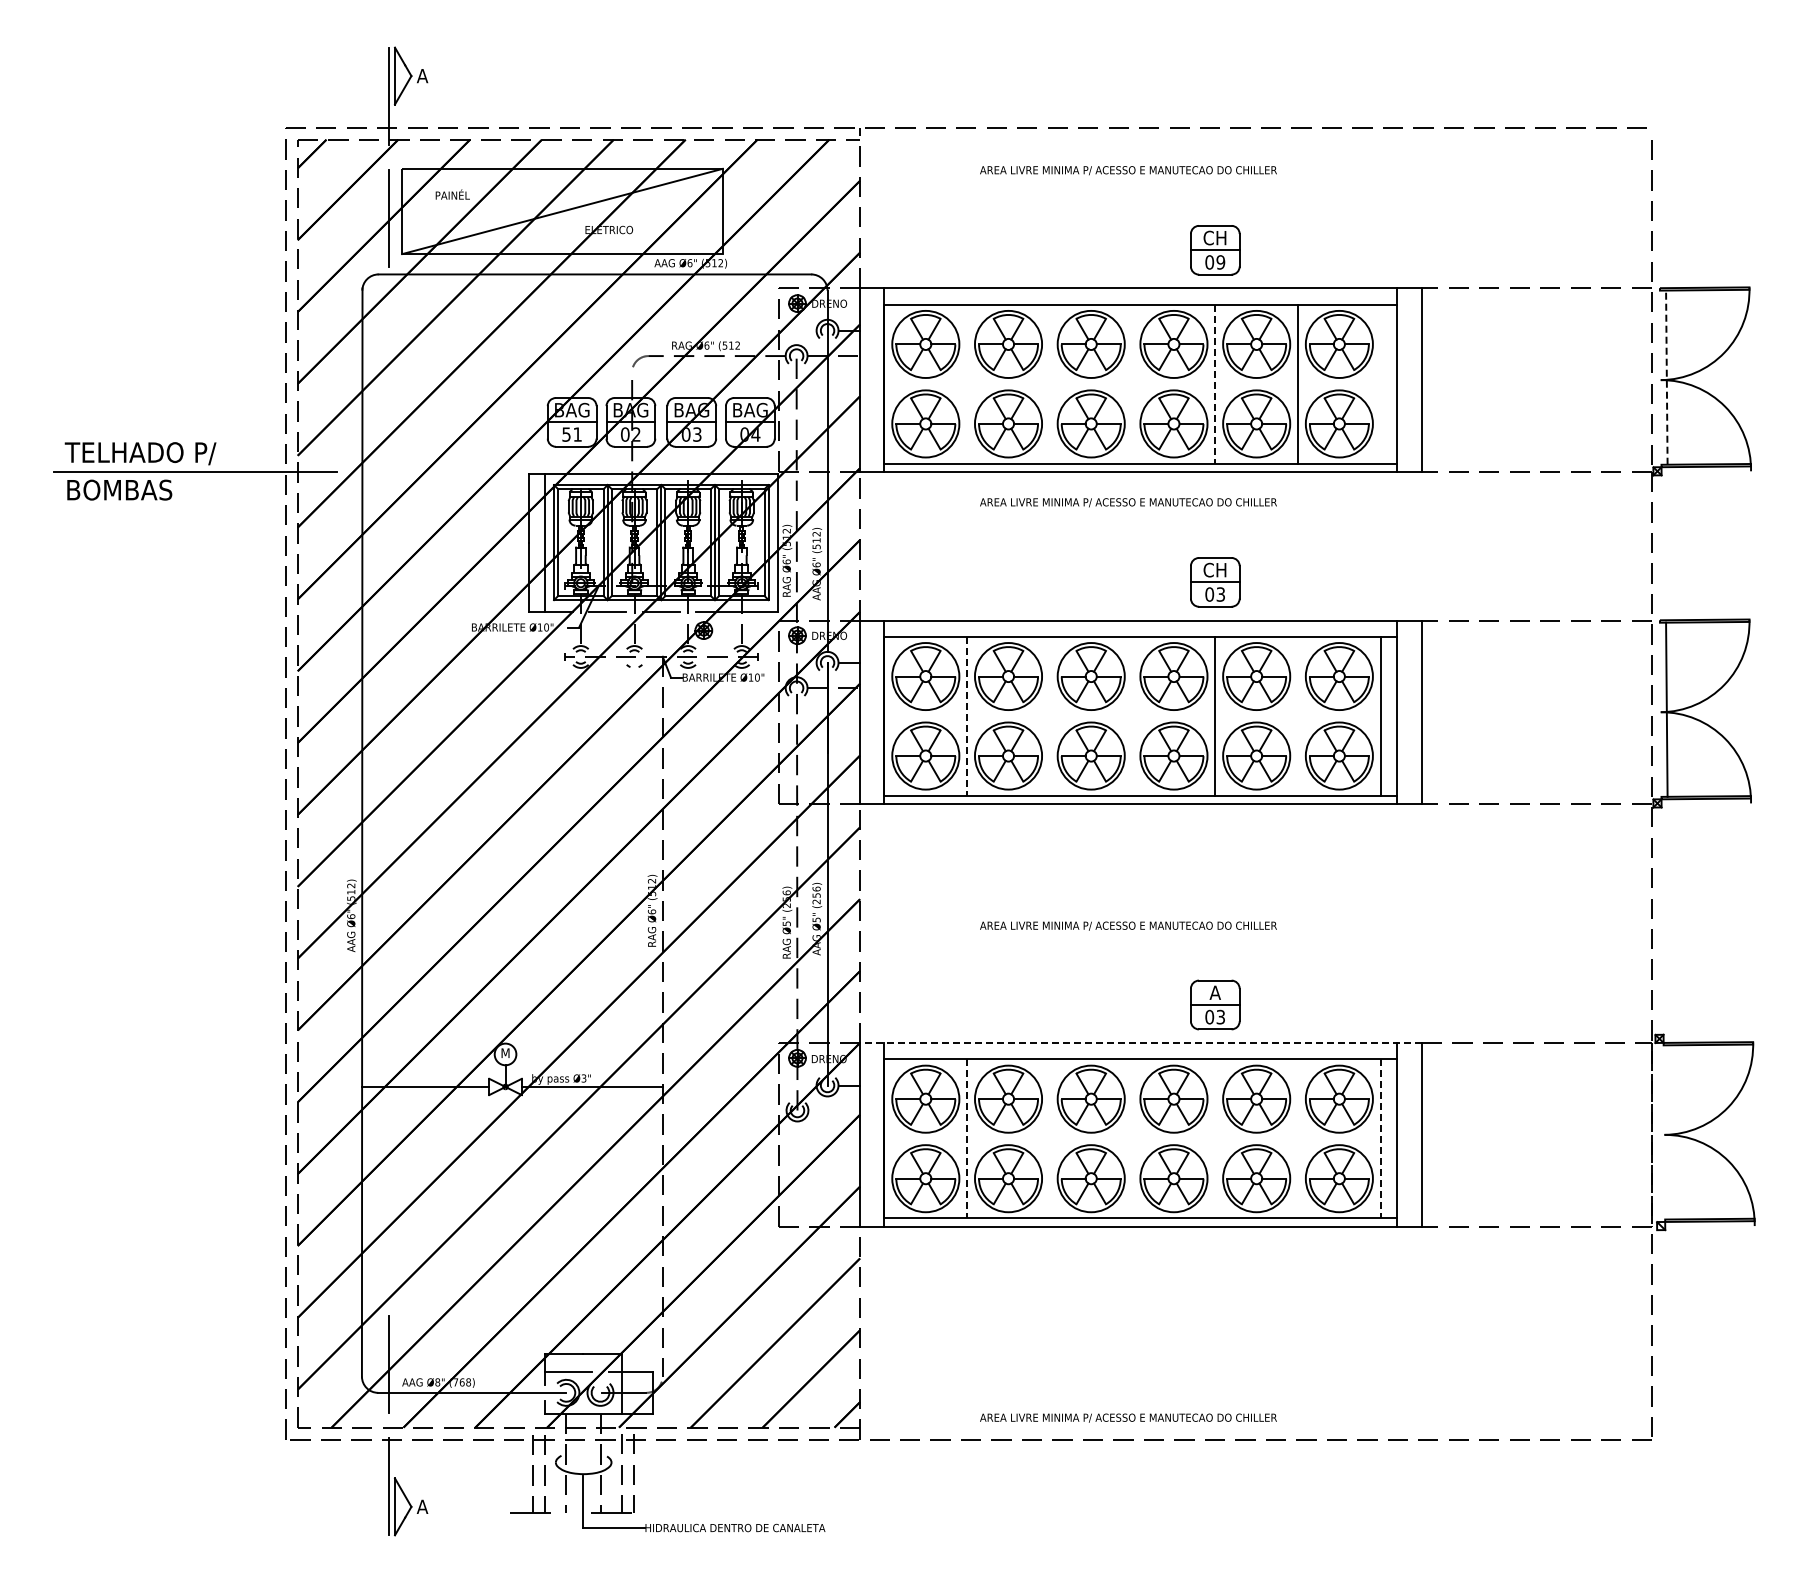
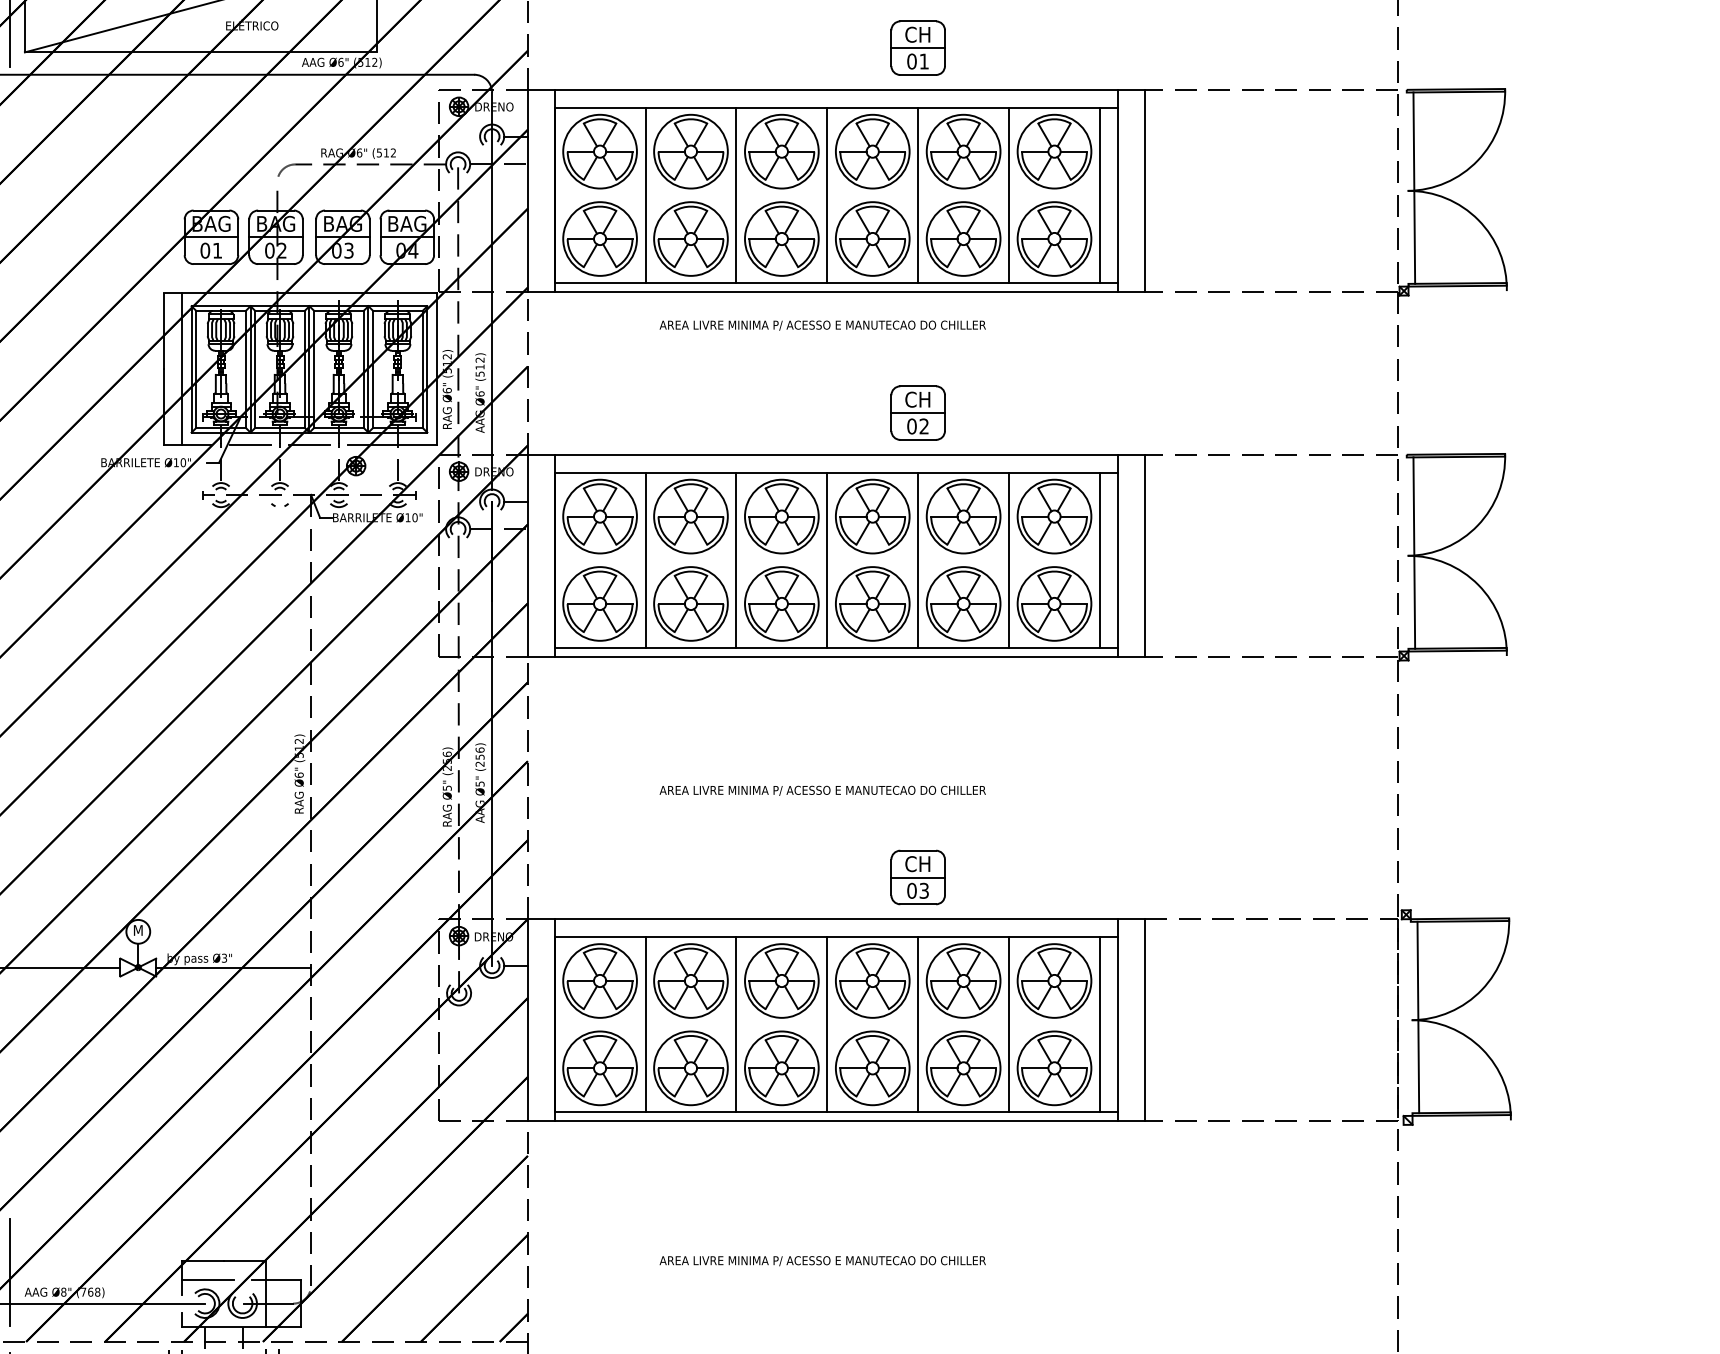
text: (1220, 262) -> (923, 61), 09 -> 01
line: (1666, 377) -> (1413, 188), dashed -> solid
line: (967, 383) -> (645, 194), added
line: (1049, 383) -> (735, 194), added
line: (1132, 383) -> (827, 194), added
line: (1380, 383) -> (1099, 194), added
line: (1215, 384) -> (918, 195), dashed -> solid
text: (566, 434) -> (205, 250), 51 -> 01
text: (1220, 594) -> (923, 426), 03 -> 02
line: (1049, 715) -> (735, 559), added
line: (1132, 715) -> (827, 559), added
line: (1298, 715) -> (1009, 559), added
line: (967, 716) -> (645, 560), dashed -> solid
text: (1214, 992) -> (917, 863), A -> CH
line: (1140, 1043) -> (835, 919), dashed -> solid
line: (1670, 1132) -> (1418, 1017), added
line: (1049, 1138) -> (735, 1024), added
line: (1132, 1138) -> (827, 1024), added
line: (1215, 1138) -> (918, 1024), added
line: (1298, 1138) -> (1009, 1024), added
line: (967, 1139) -> (645, 1025), dashed -> solid
line: (1380, 1139) -> (1099, 1025), dashed -> solid
text: (1128, 1417) -> (822, 1260), moved

